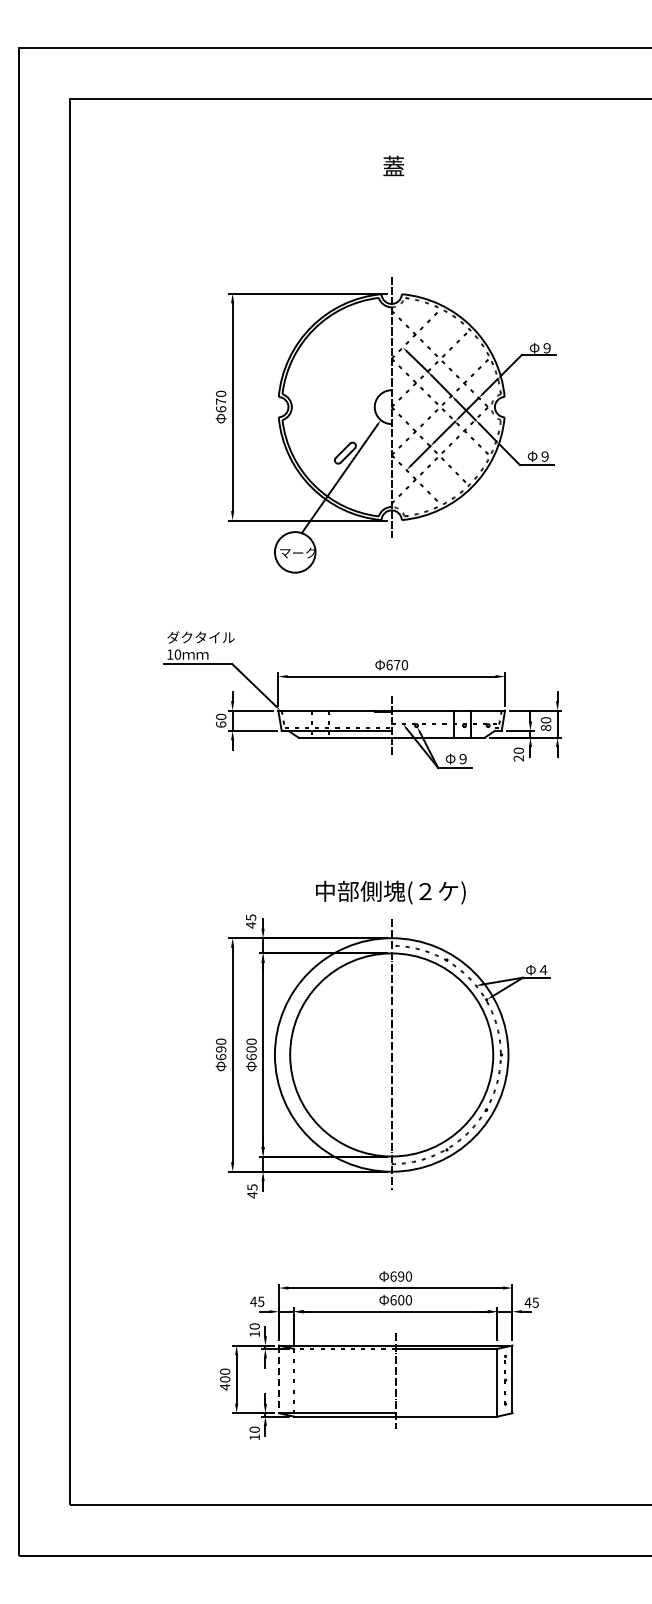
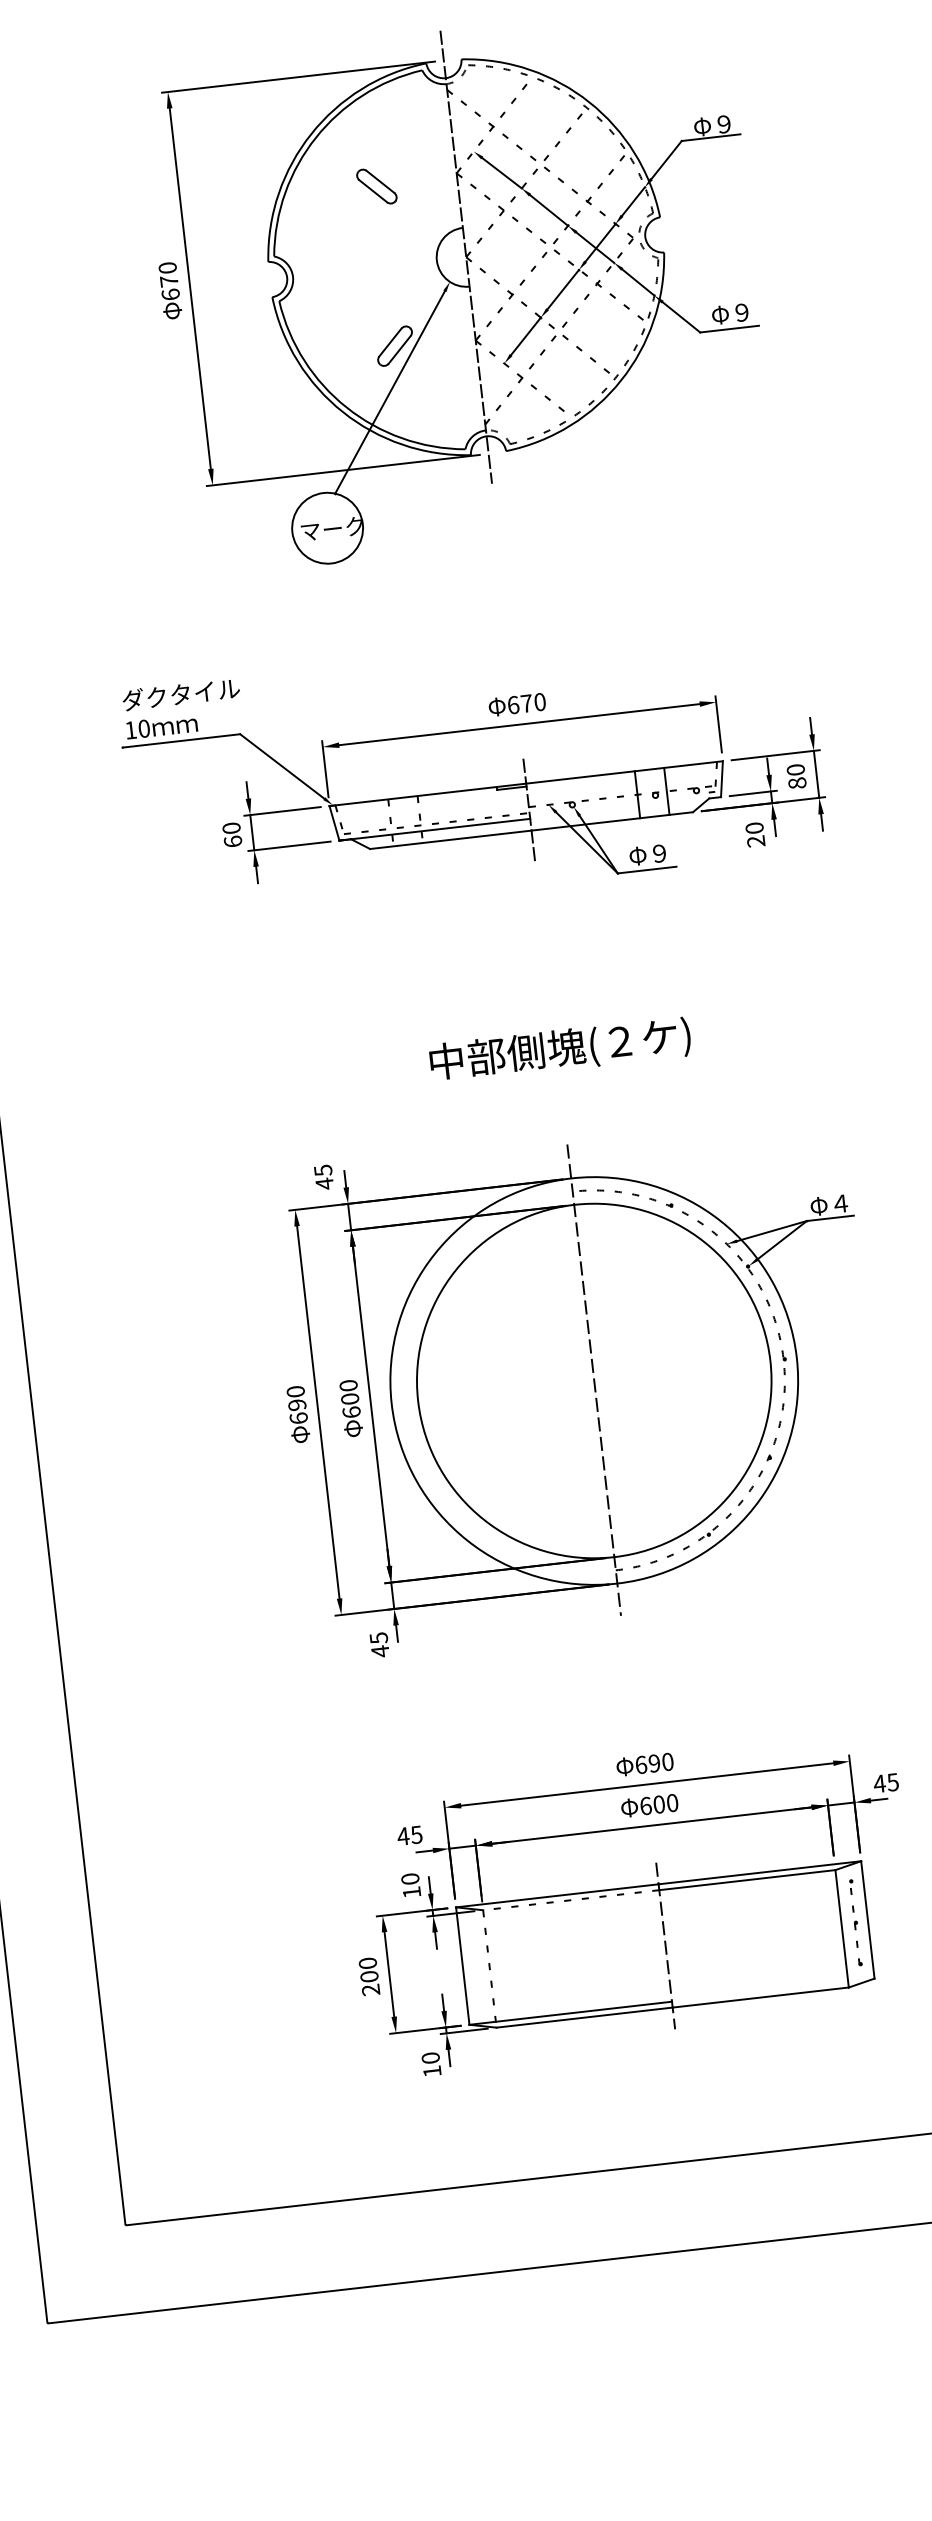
part: (345, 360) -> (376, 185), added
text: (390, 892) -> (559, 1050), moved
line: (278, 1379) -> (462, 1966), dashed -> solid
text: (225, 1386) -> (371, 1988), 400 -> 200

